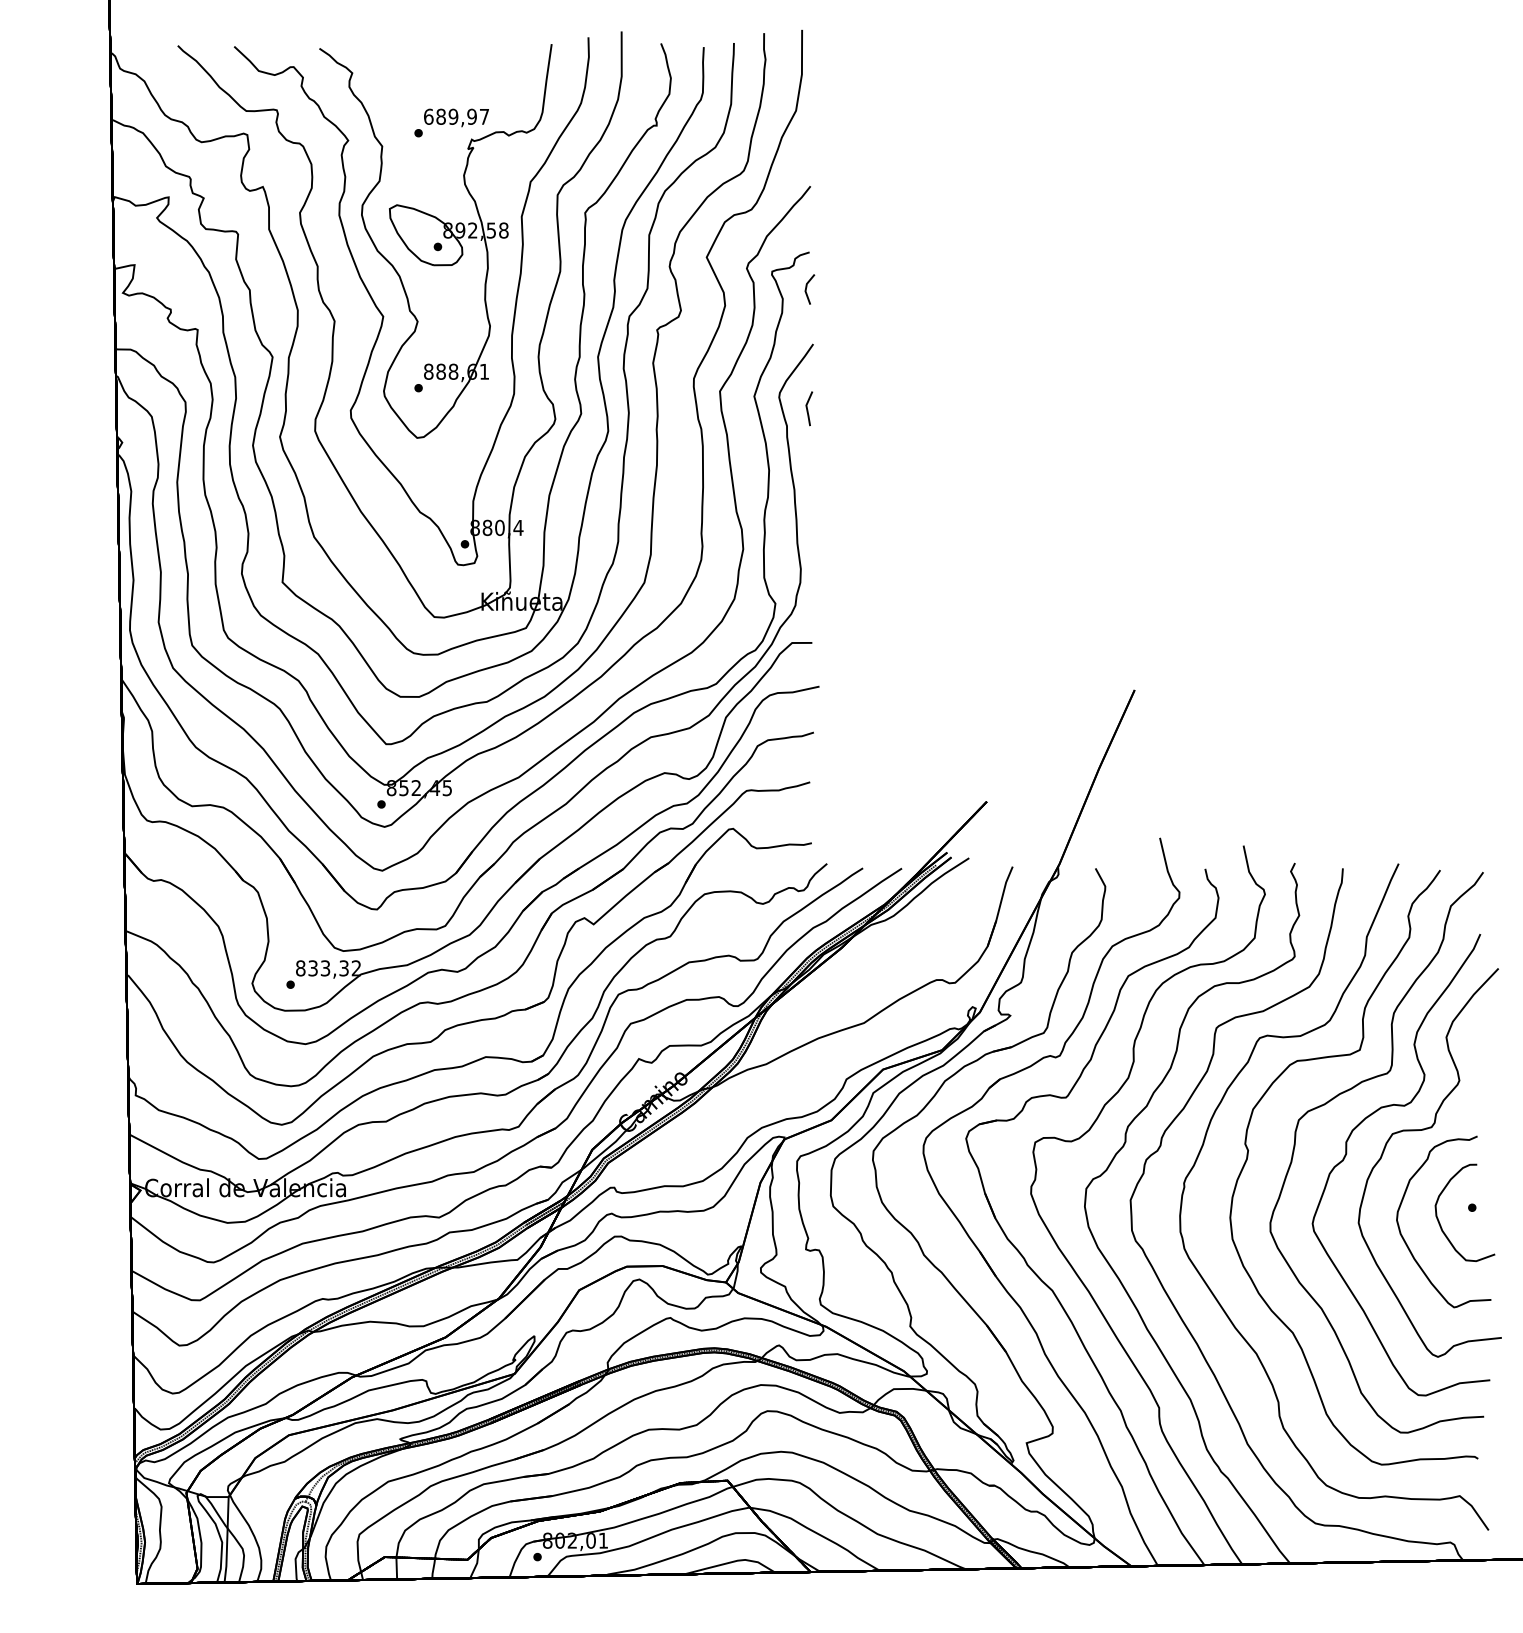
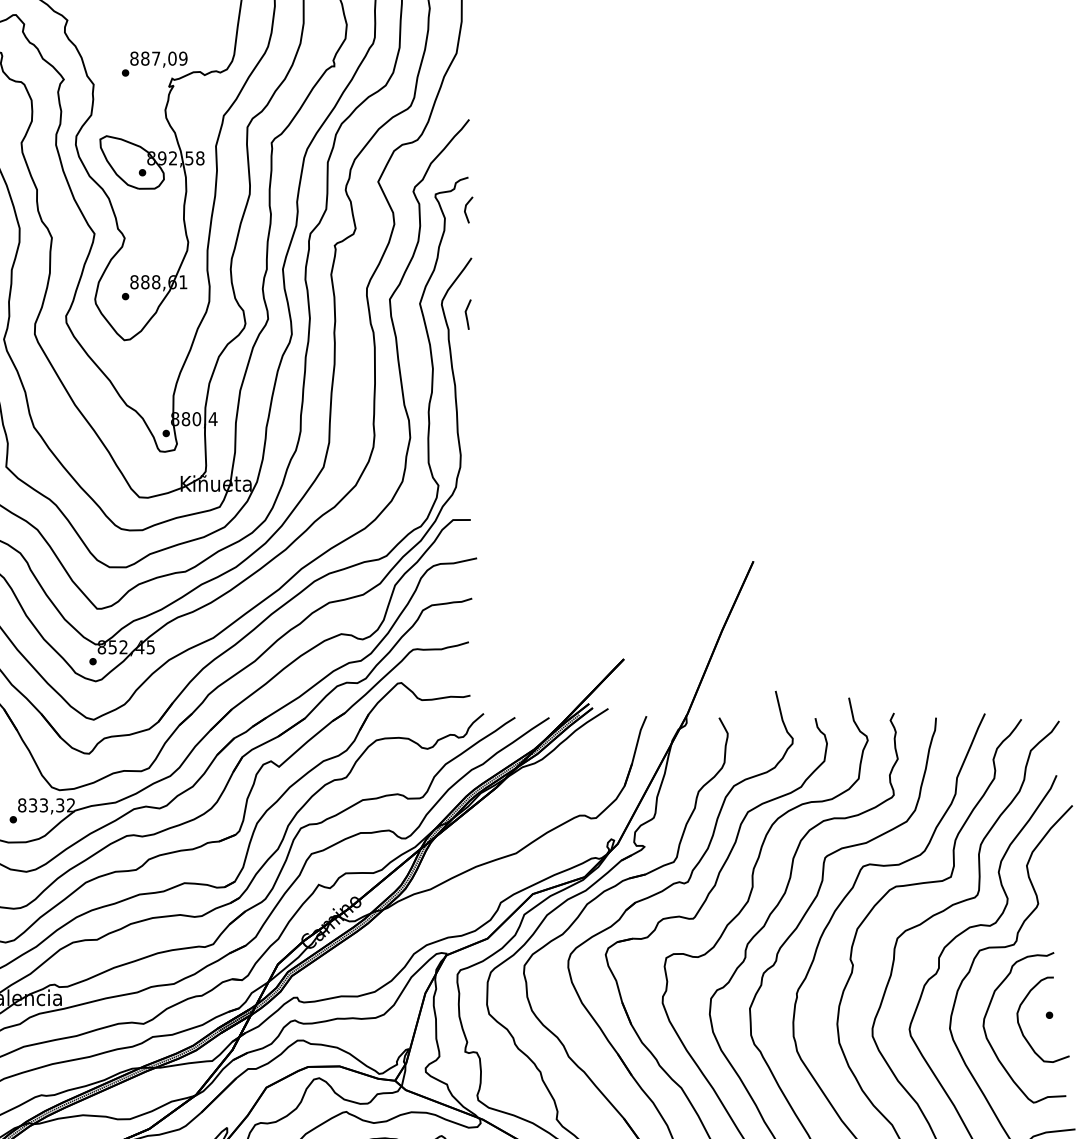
text: (456, 116) -> (158, 58), 689,97 -> 887,09

